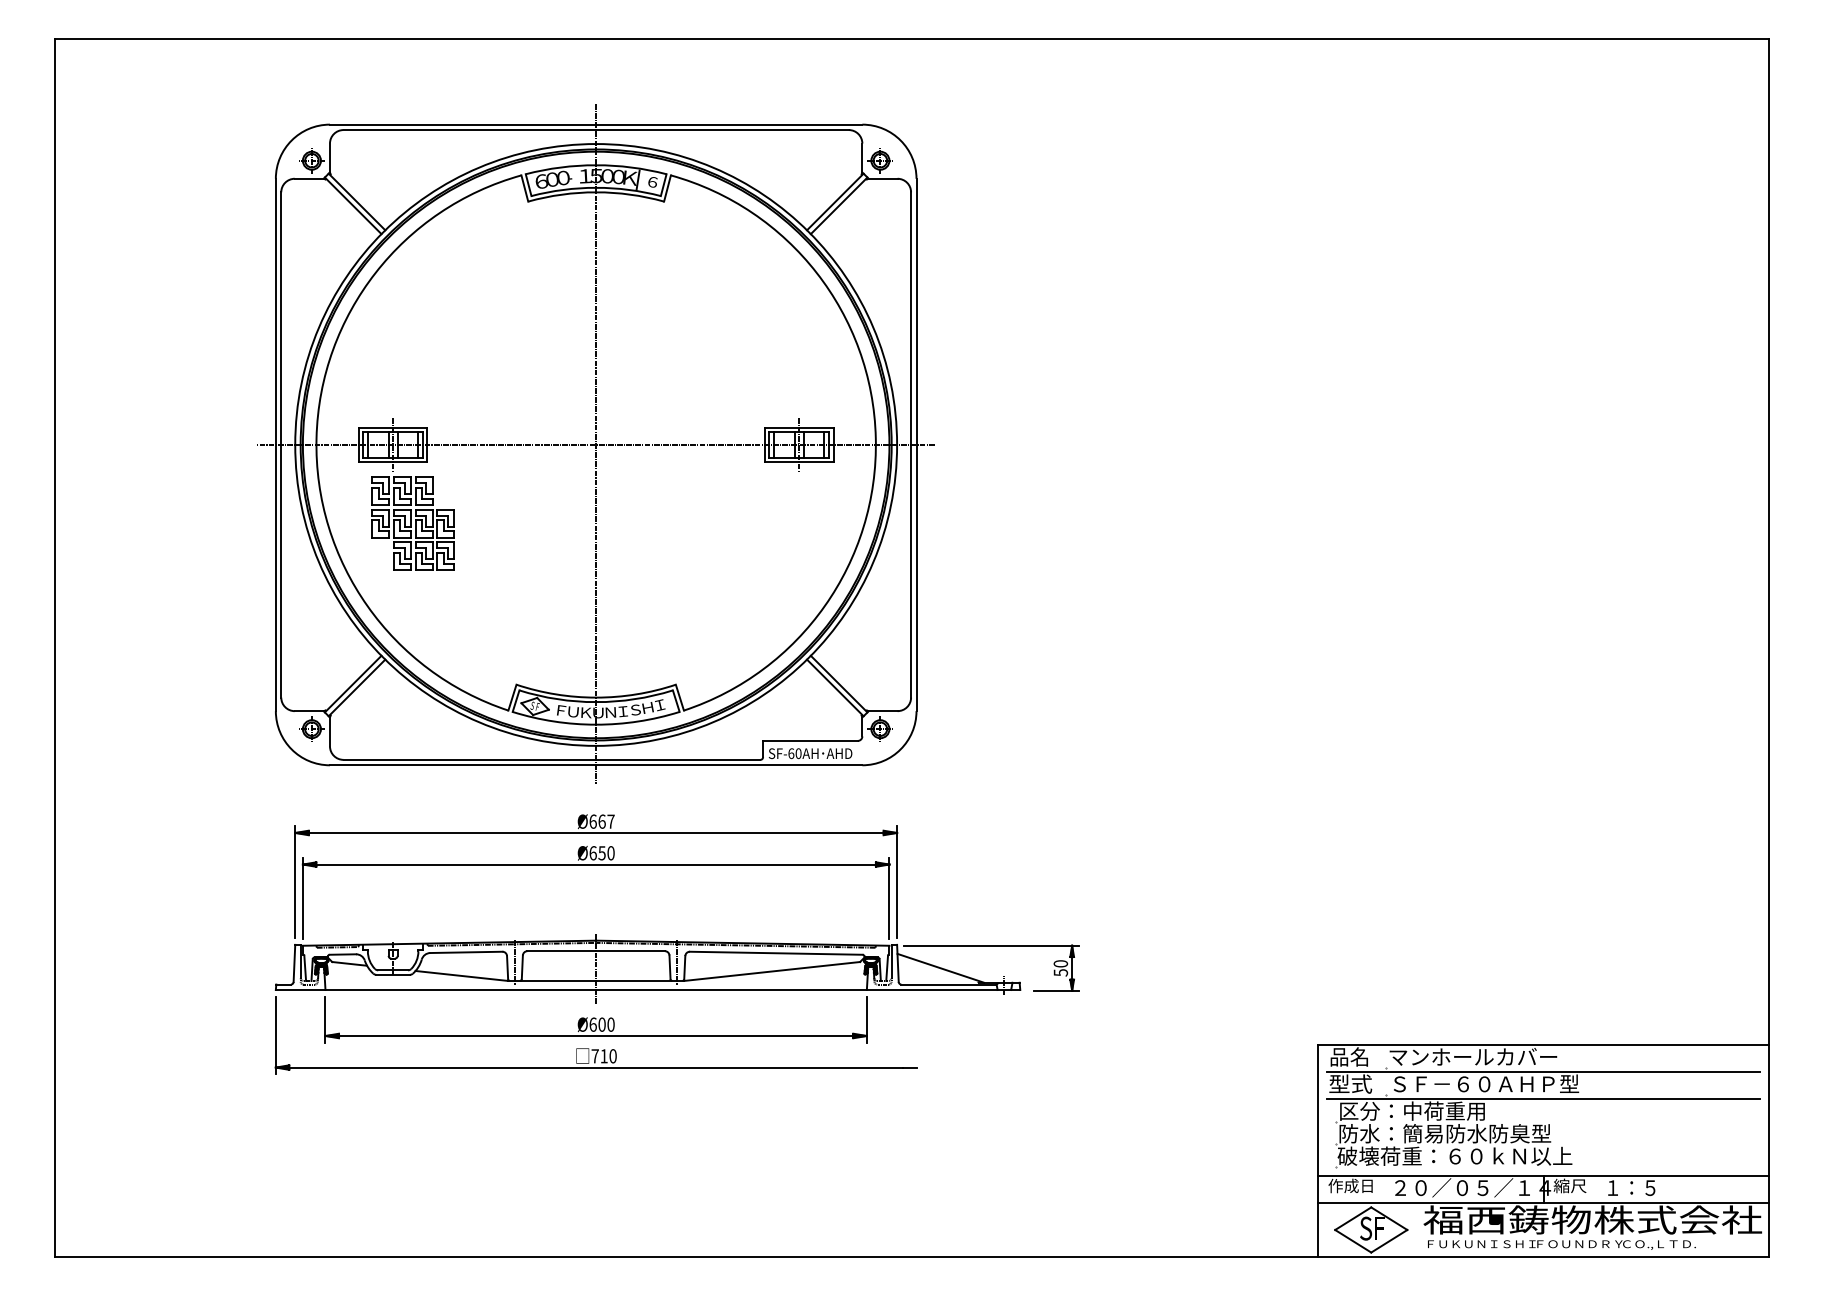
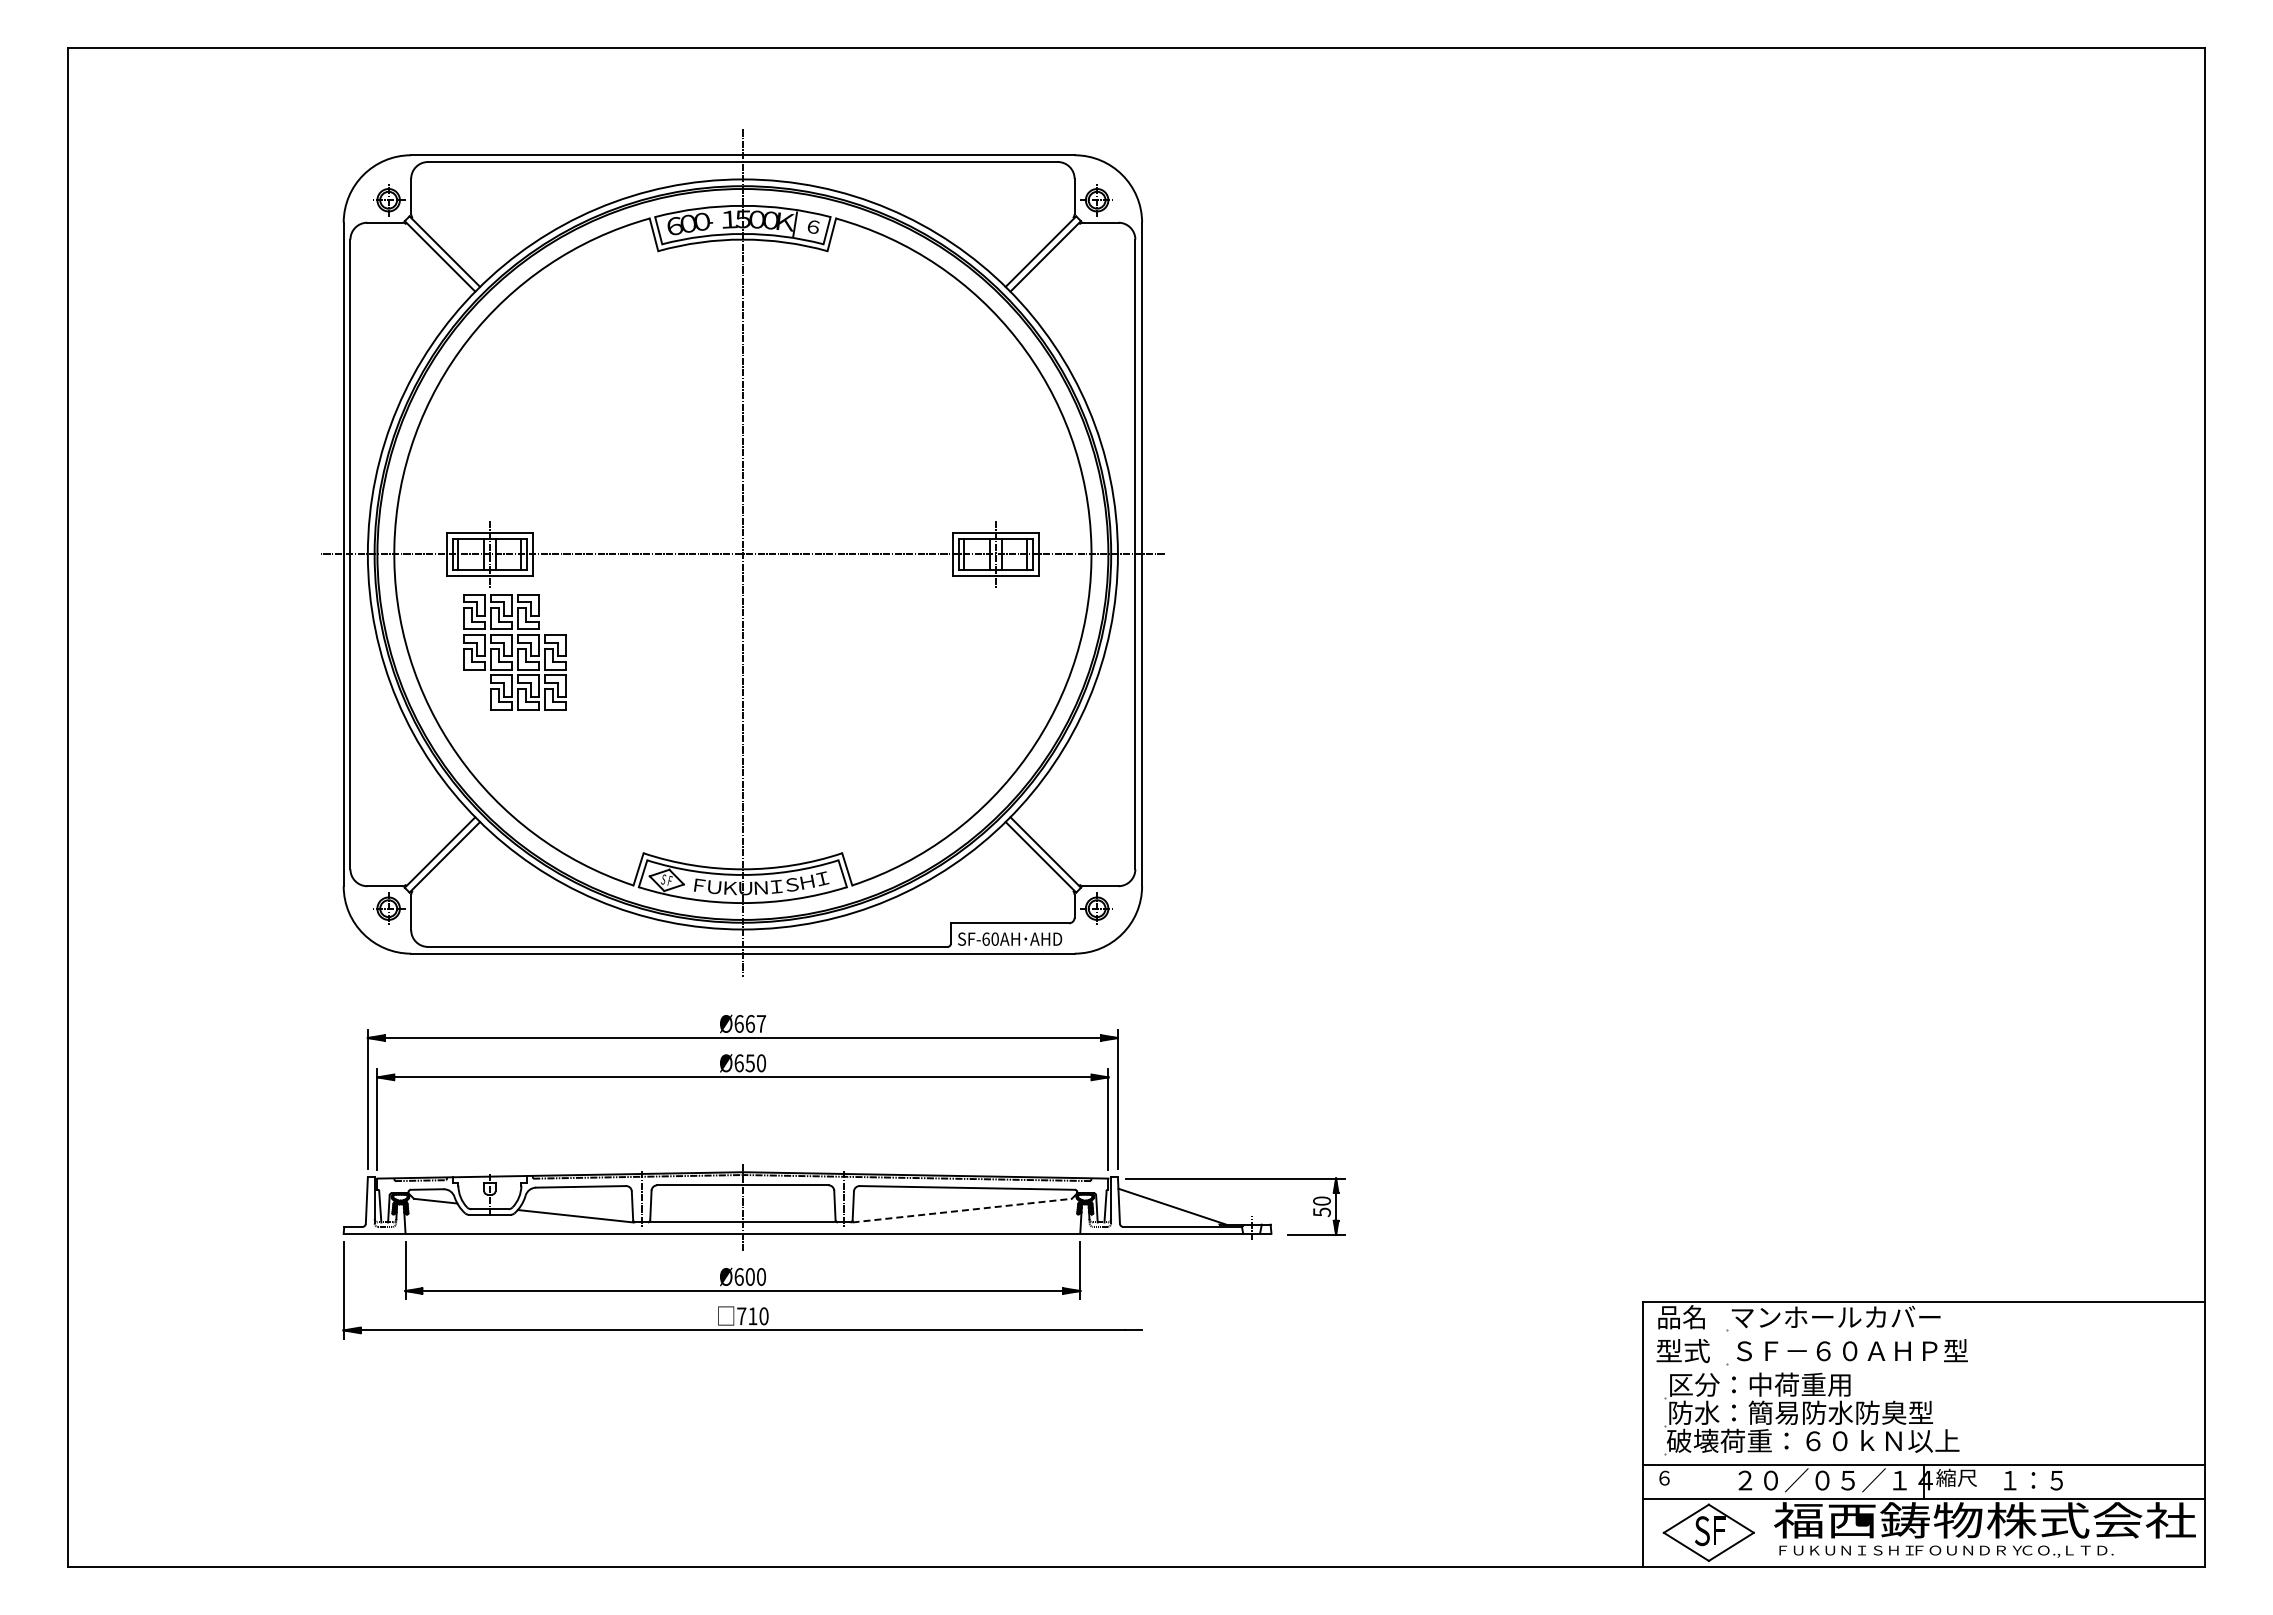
line: (772, 971) -> (962, 1210), solid -> dashed
line: (1543, 1072) -> (1923, 1336), removed
line: (1543, 1098) -> (1923, 1369), removed
text: (1350, 1185) -> (1682, 1477), 作成日 -> ６

